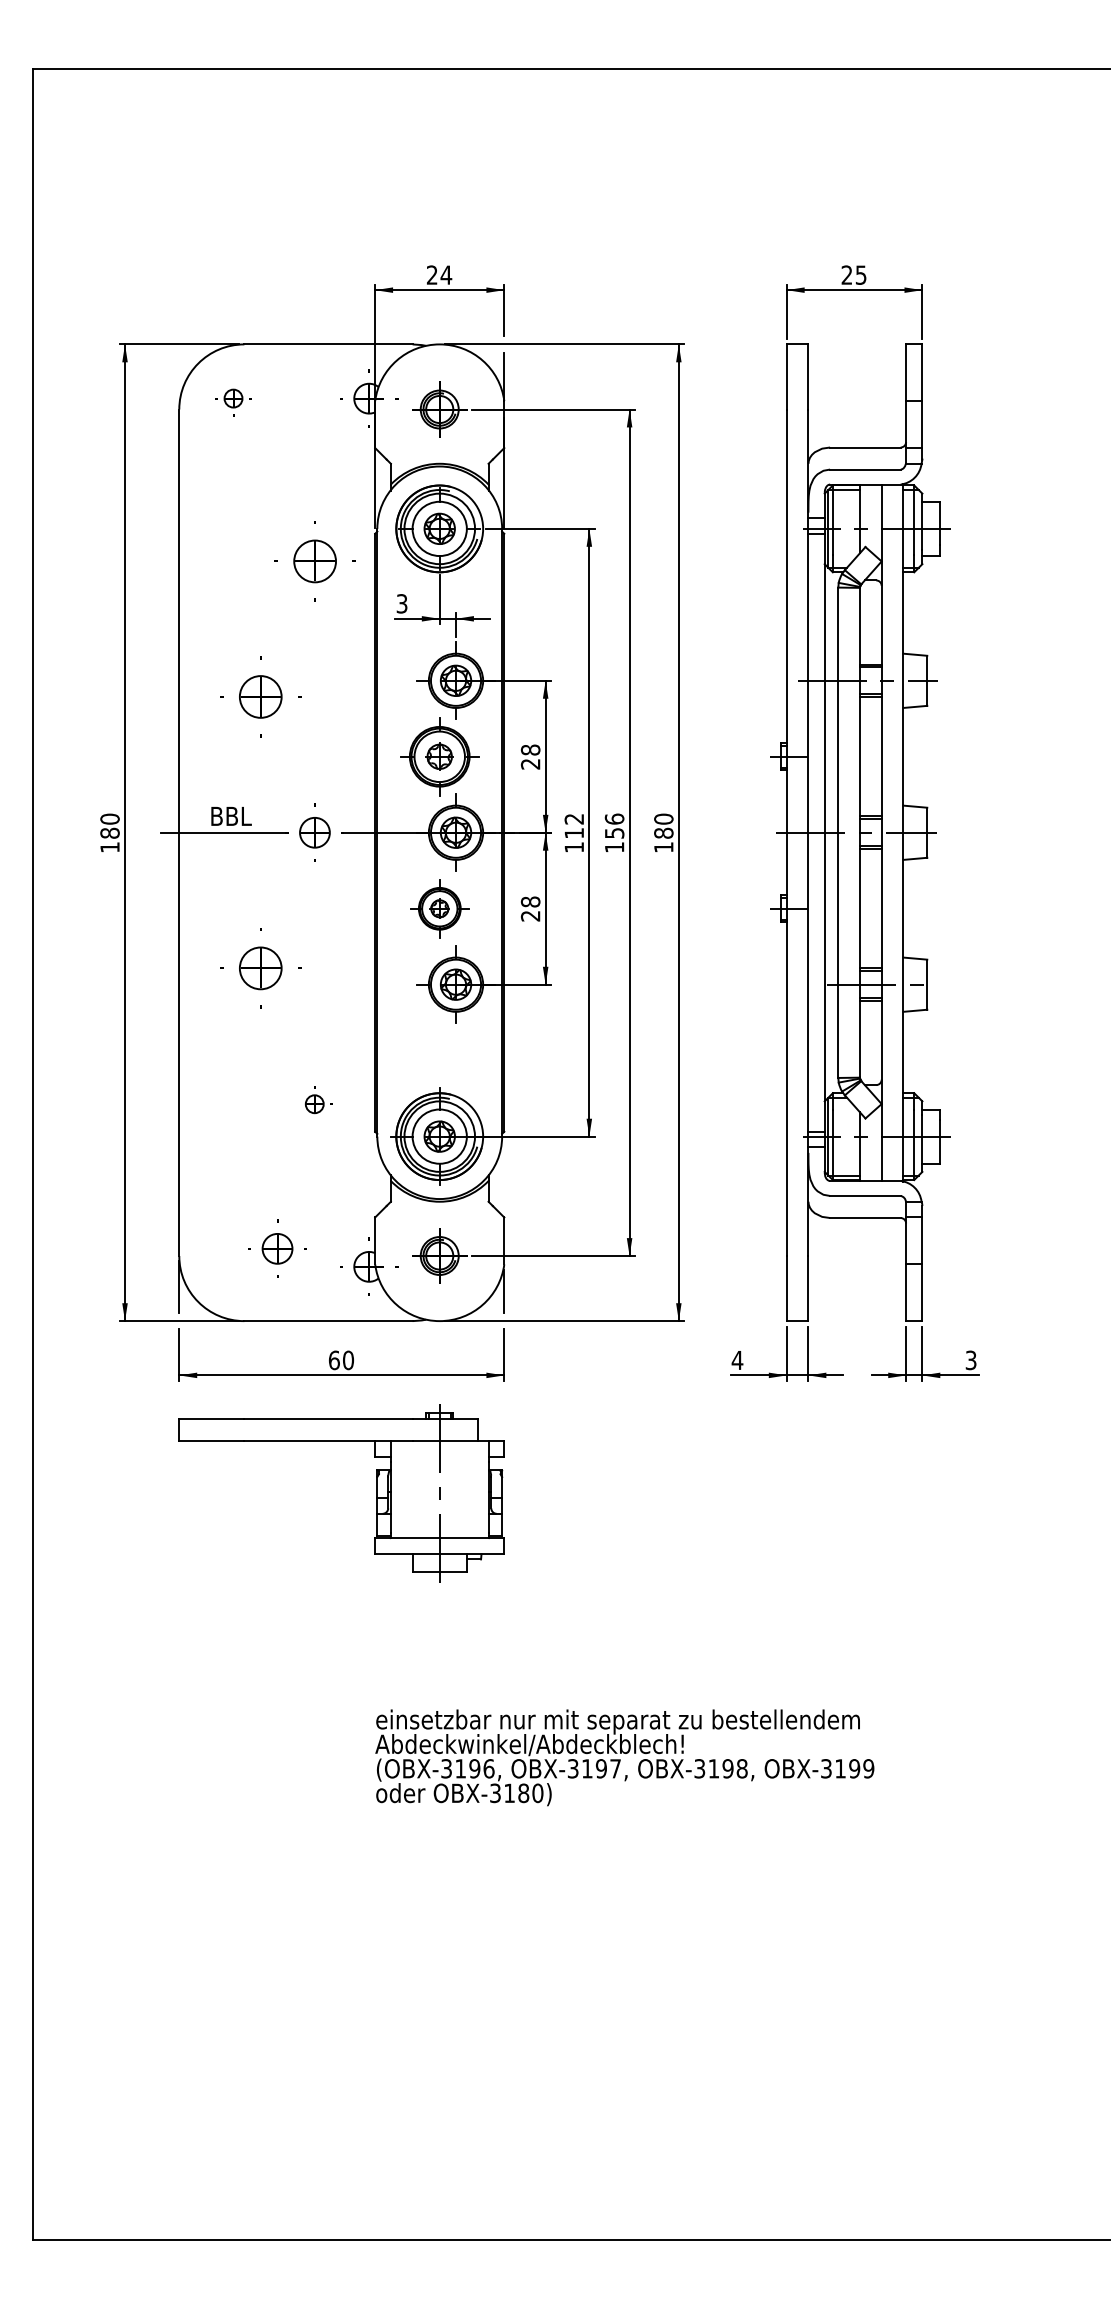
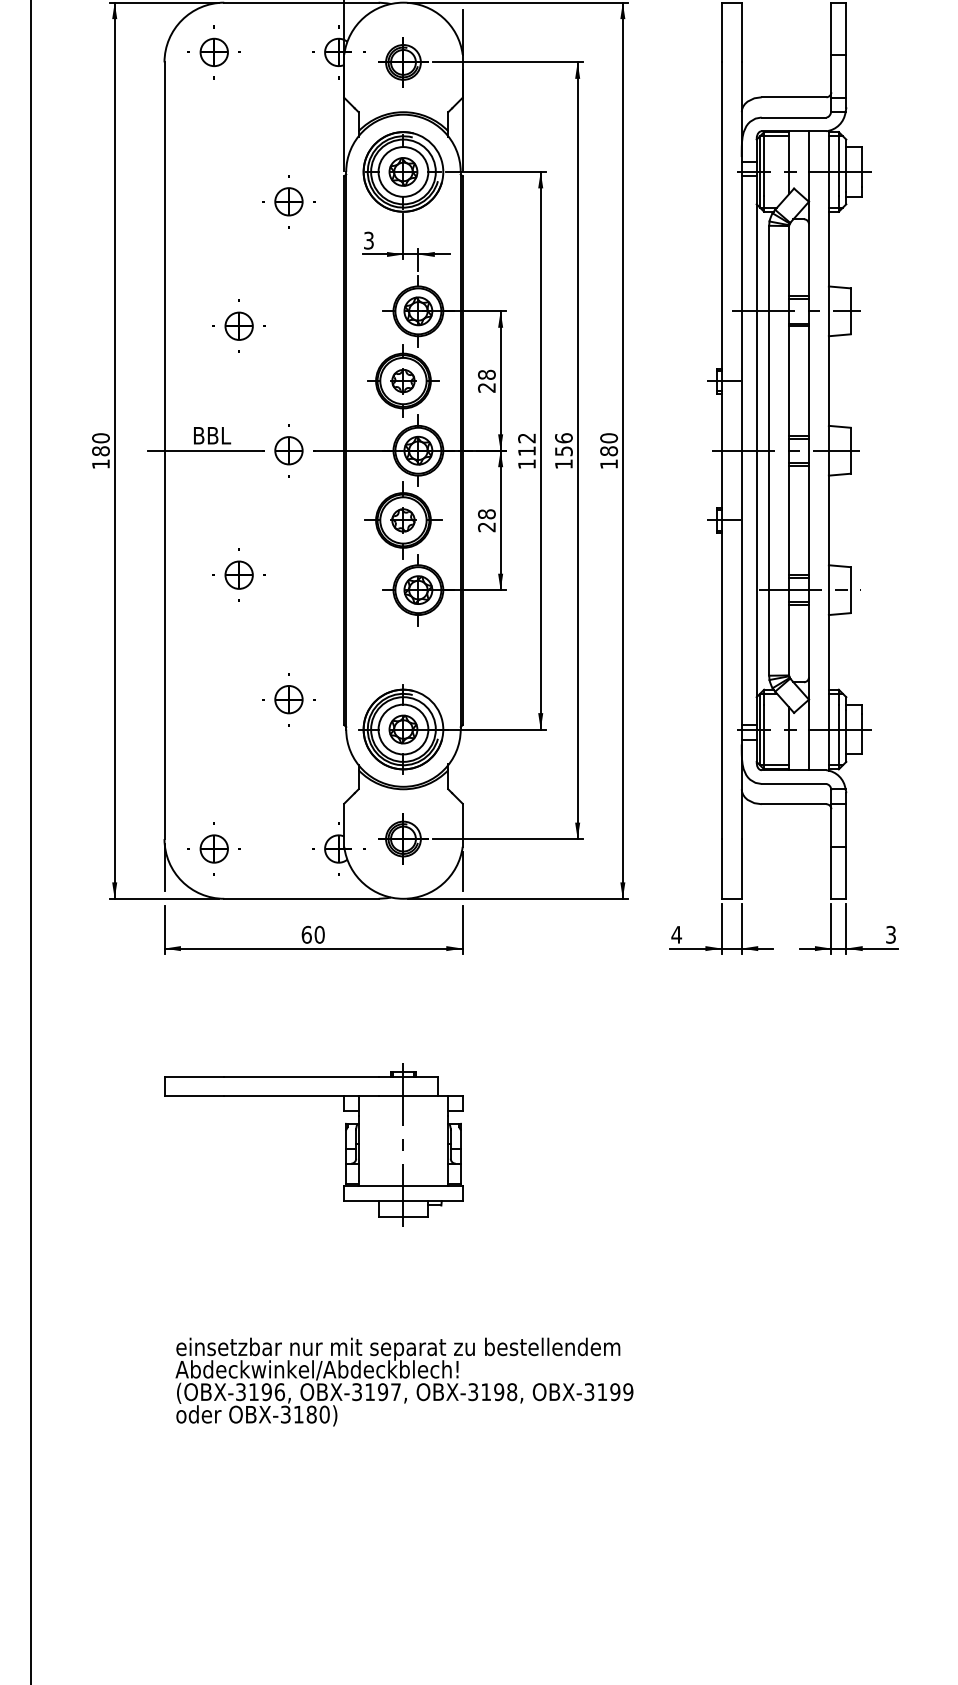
part: (233, 398) -> (214, 52), size x1.67
part: (314, 561) -> (288, 201), size x0.71
part: (260, 697) -> (239, 326), size x0.71
part: (439, 908) -> (403, 520), size x1.43
part: (260, 968) -> (239, 575), size x0.71
part: (314, 1104) -> (288, 700), size x1.67
part: (277, 1248) -> (214, 848), moved
part: (376, 1493) -> (345, 1145), moved
text: (624, 1757) -> (404, 1381), moved

